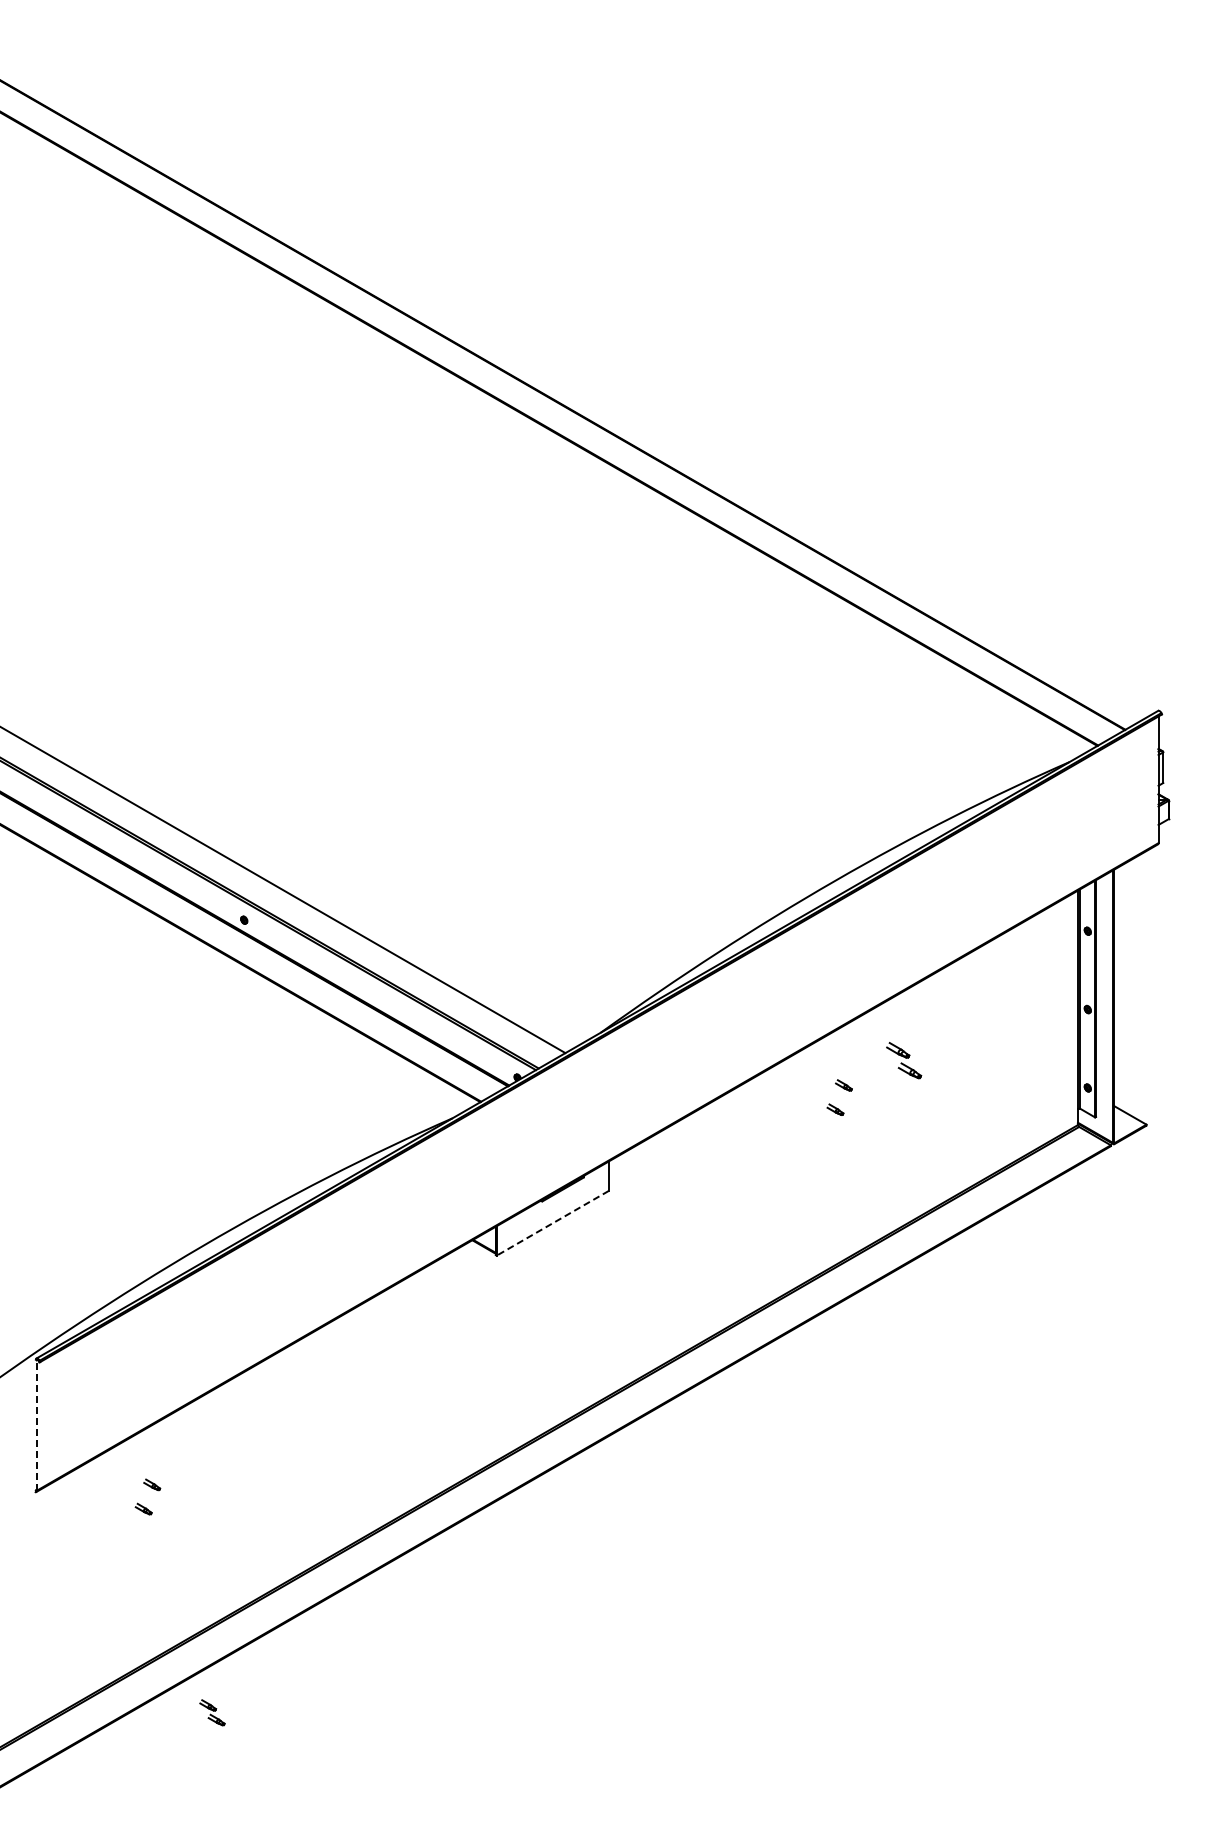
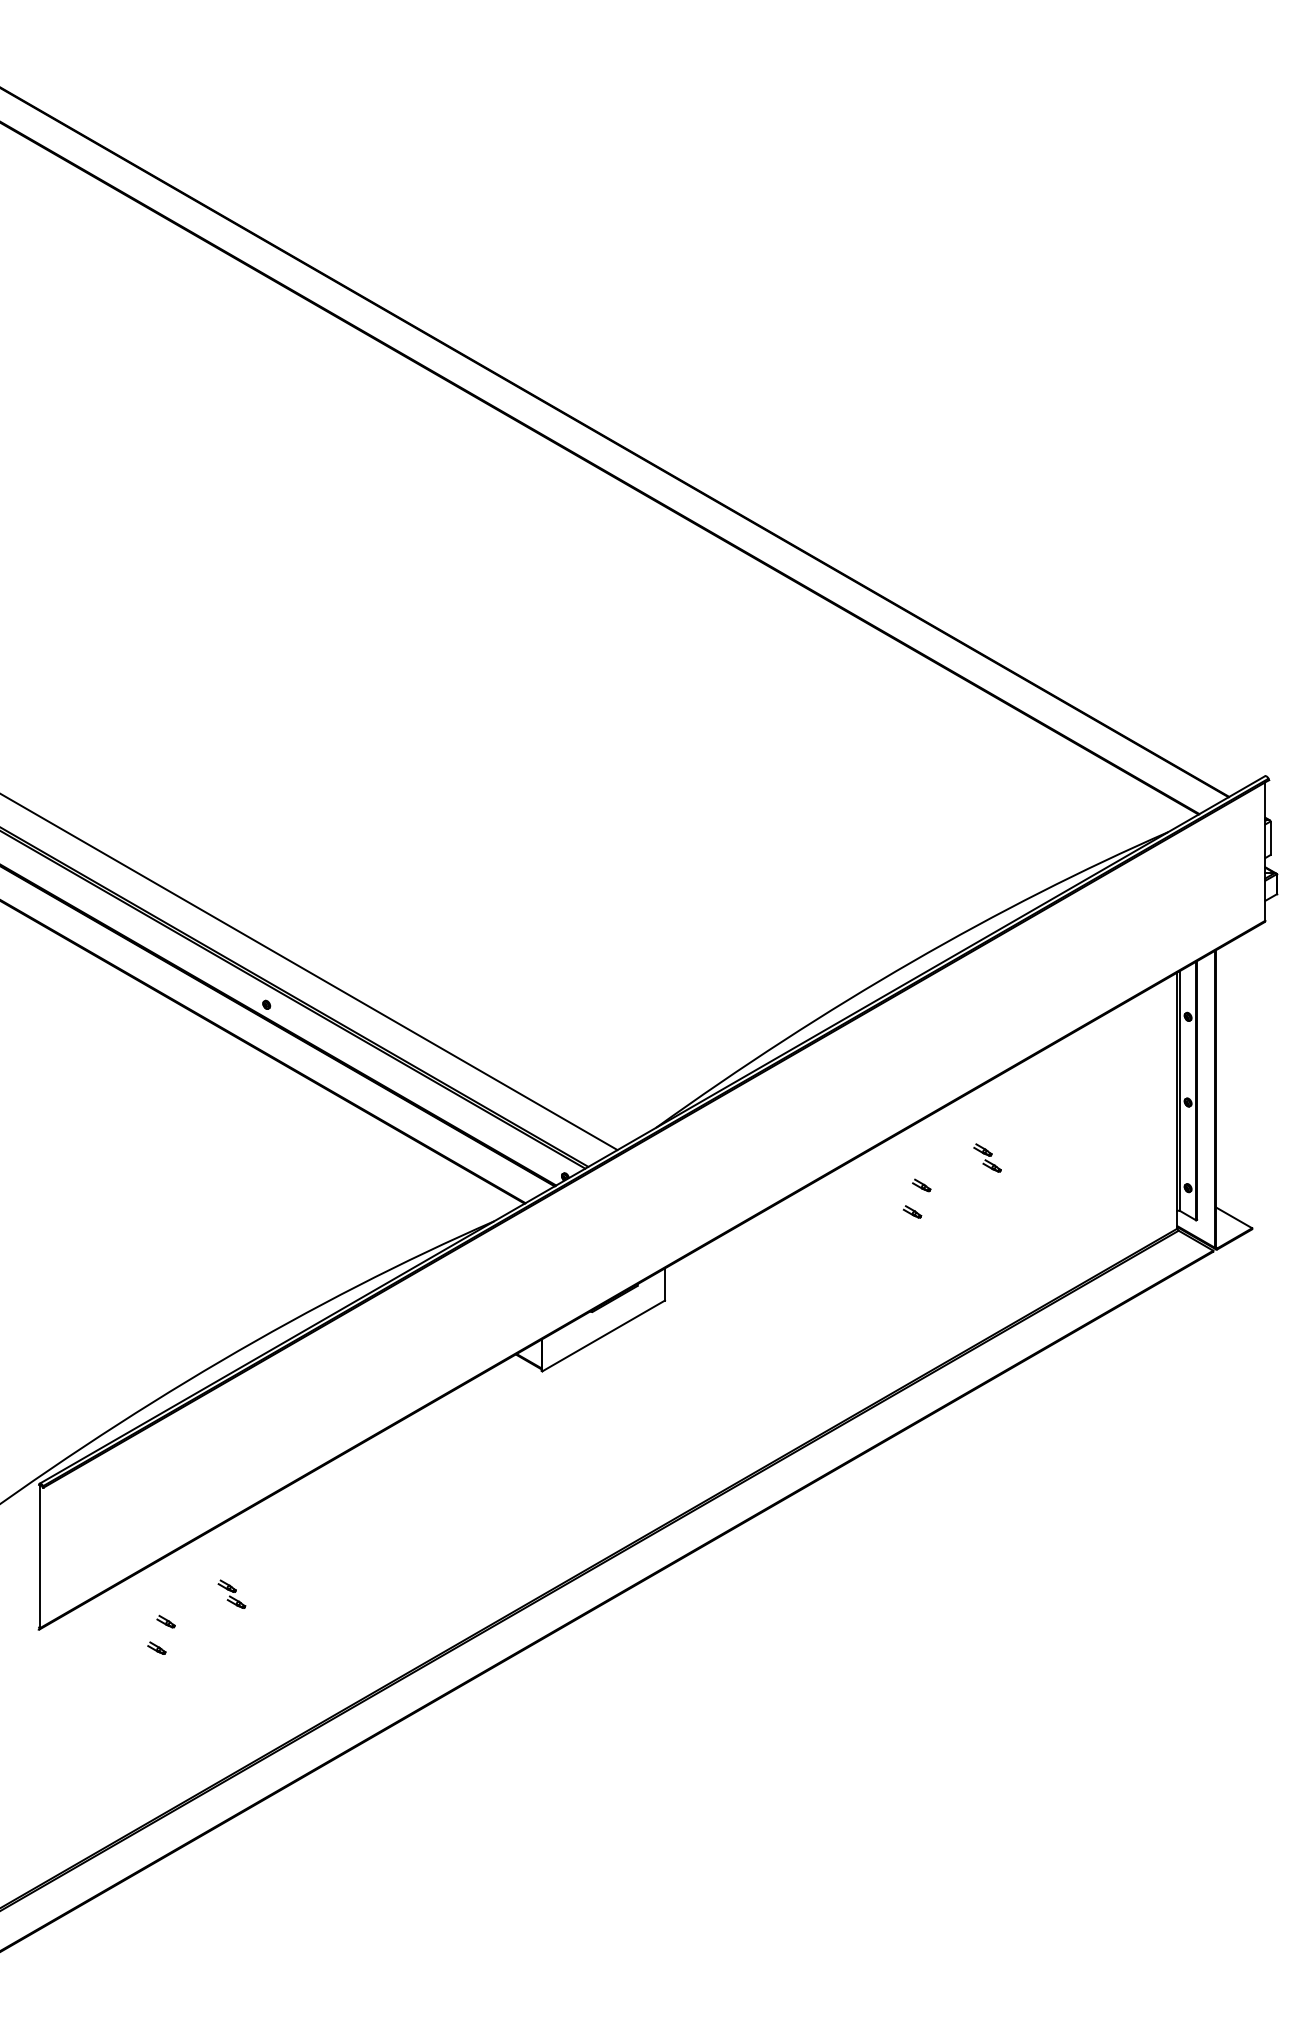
part: (904, 1059) -> (987, 1157), size x0.71
line: (552, 1223) -> (603, 1336), dashed -> solid
line: (36, 1425) -> (39, 1556), dashed -> solid
part: (212, 1712) -> (232, 1593), moved

